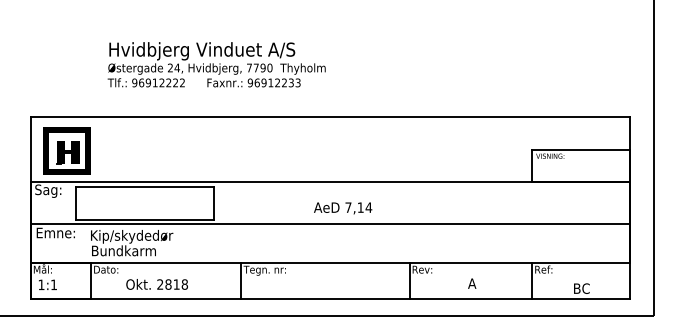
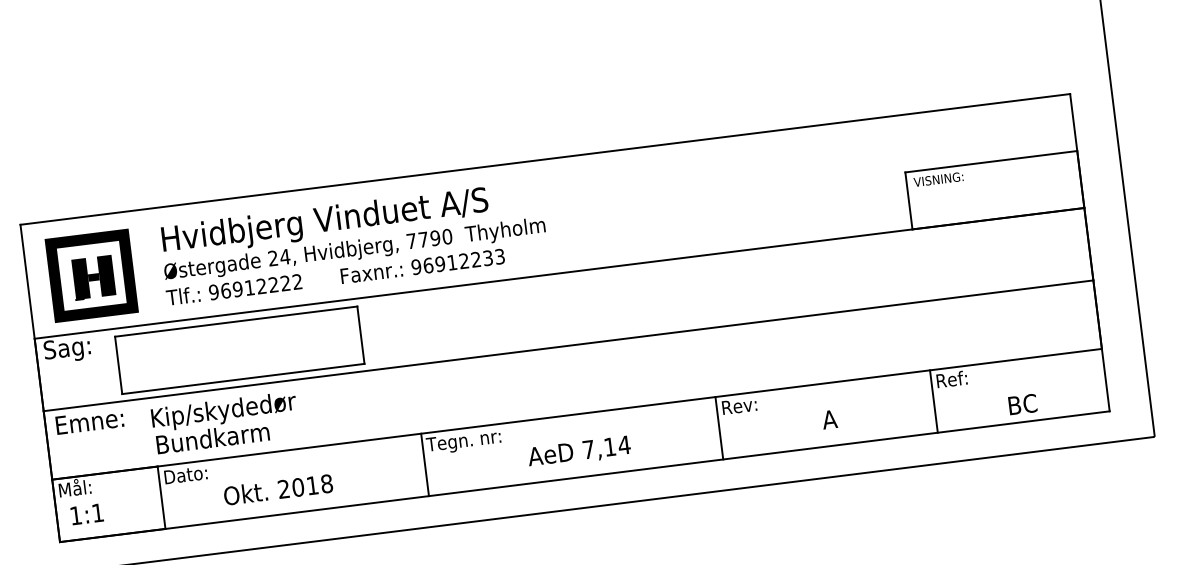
text: (216, 64) -> (353, 242), moved
text: (343, 208) -> (580, 452), moved
text: (168, 284) -> (298, 487), 2818 -> 2018

